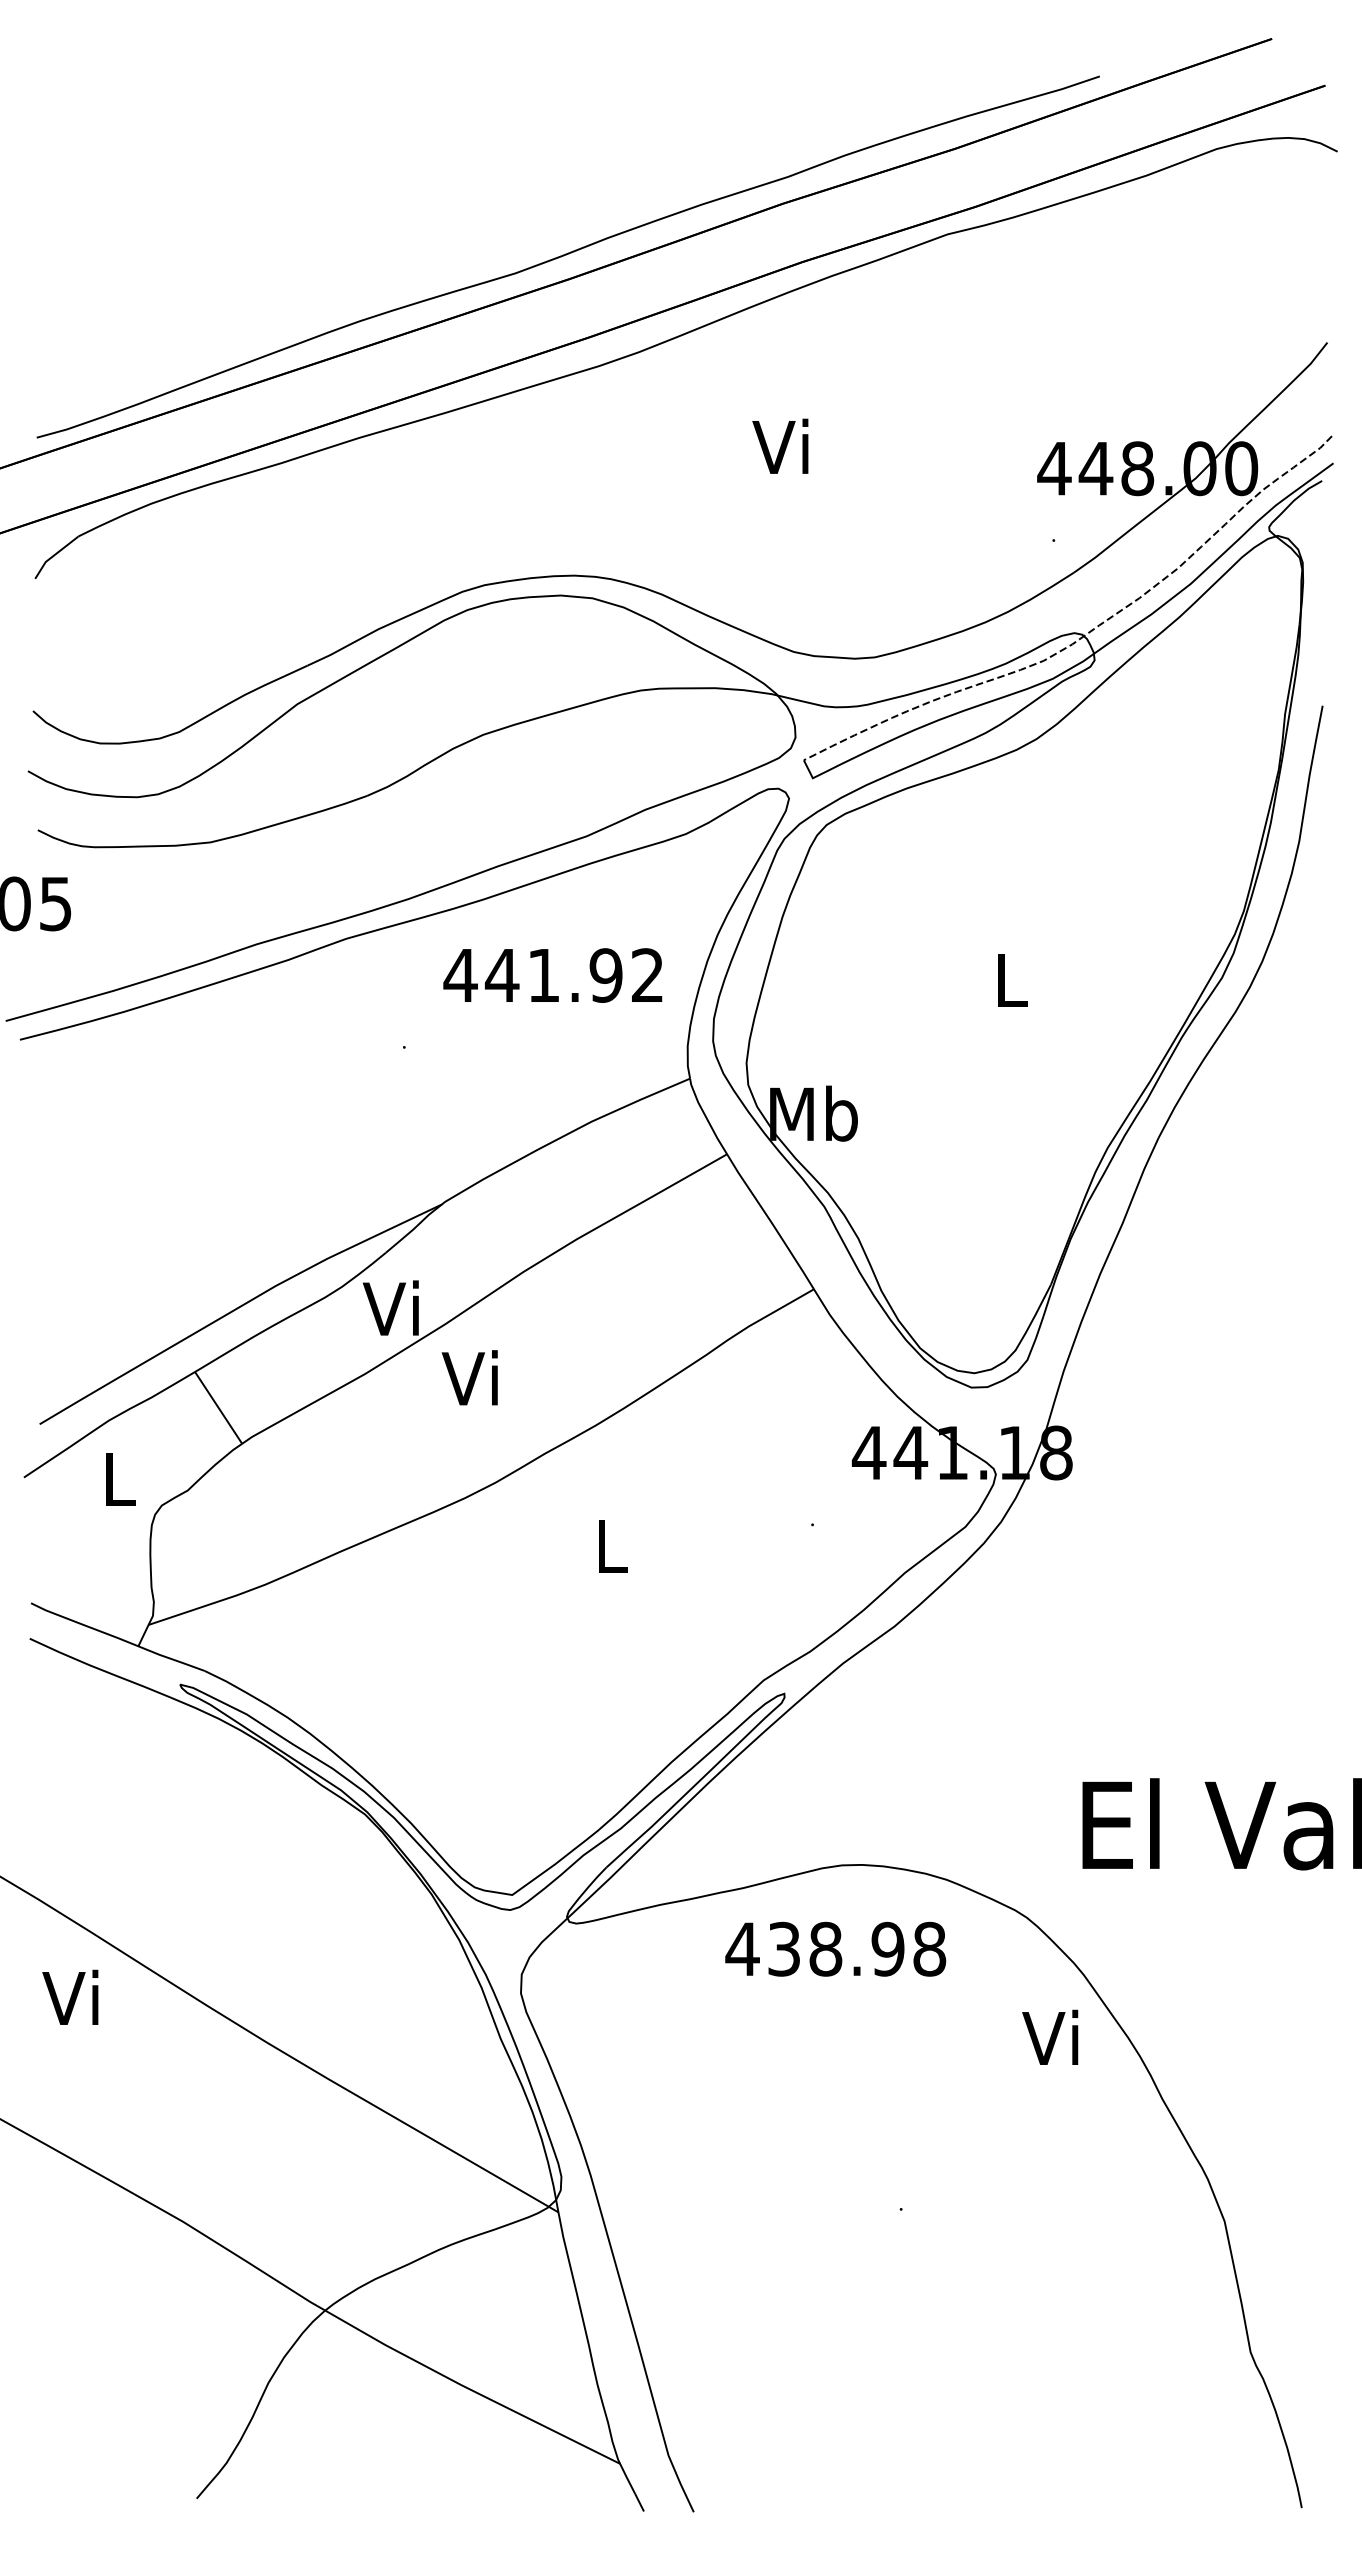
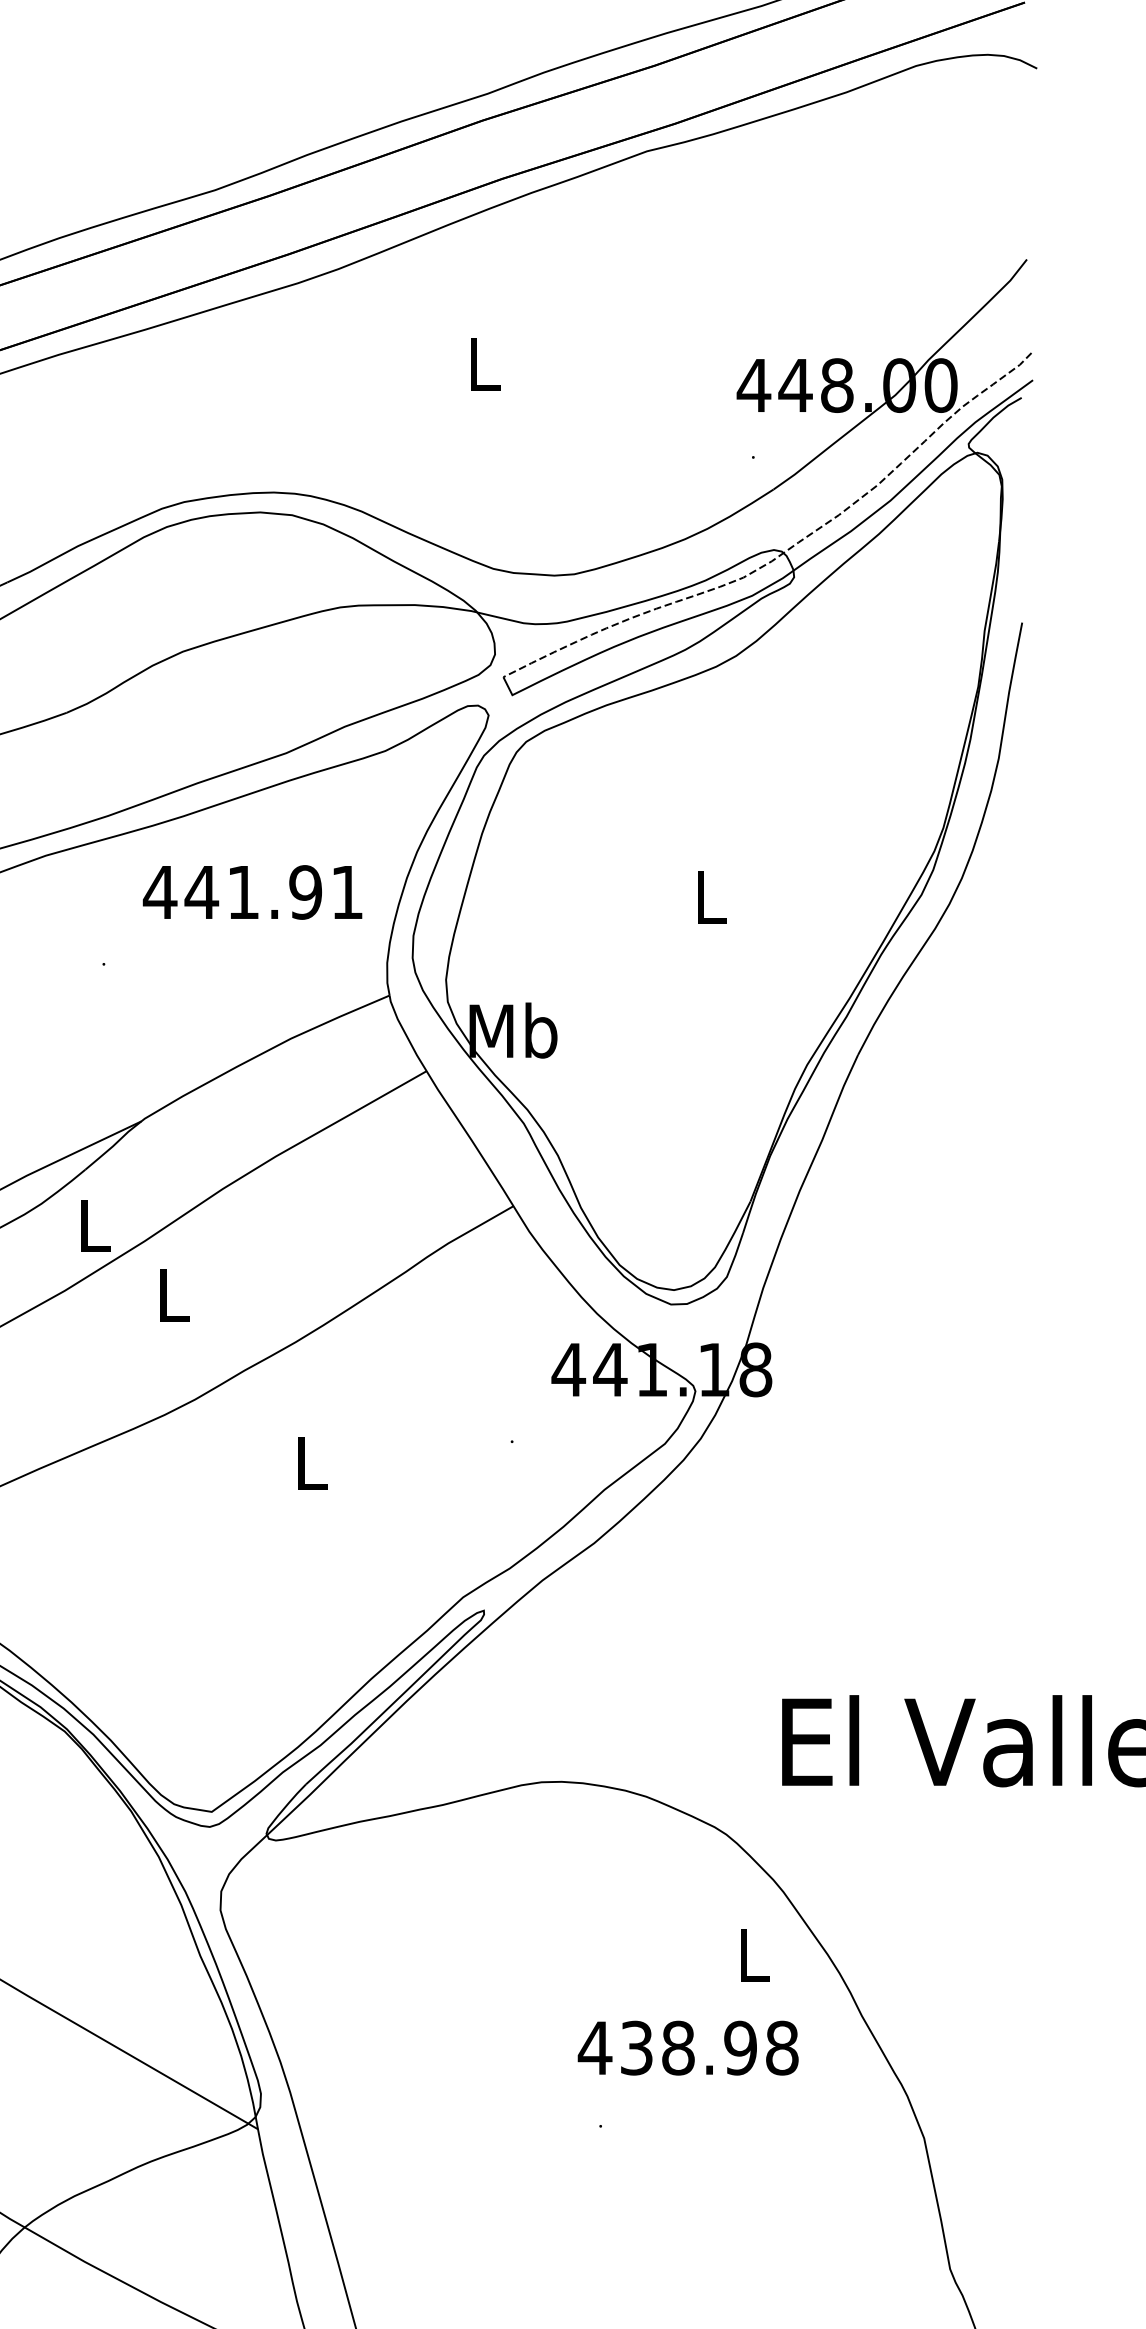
text: (780, 445) -> (480, 362), Vi -> L
text: (647, 974) -> (347, 891), 441.92 -> 441.91
text: (390, 1307) -> (90, 1224), Vi -> L
text: (469, 1377) -> (169, 1294), Vi -> L
text: (835, 1948) -> (688, 2047), moved
text: (1050, 2036) -> (750, 1953), Vi -> L

